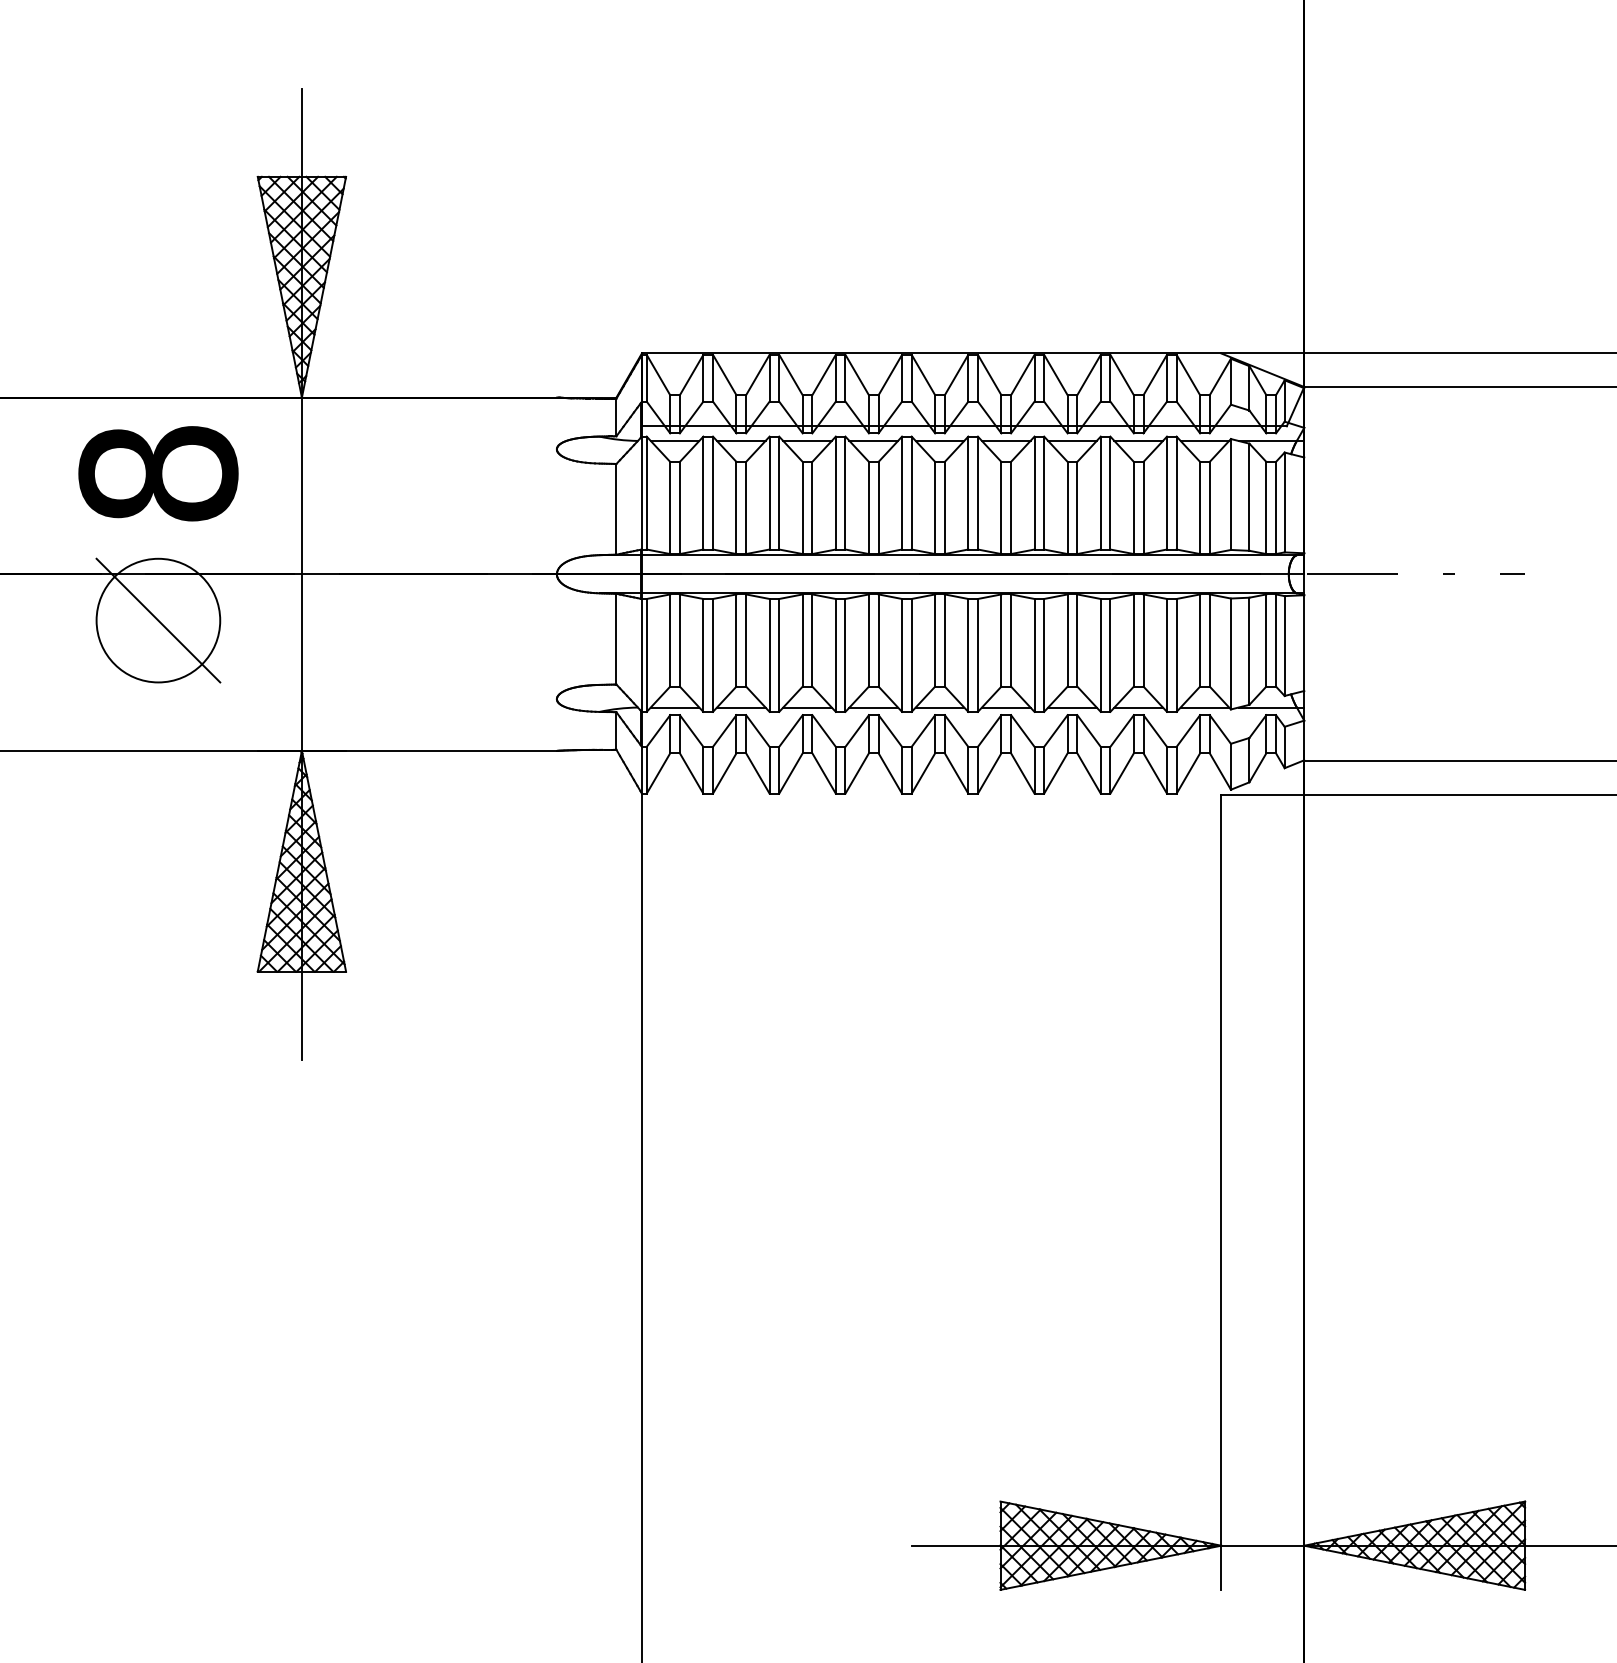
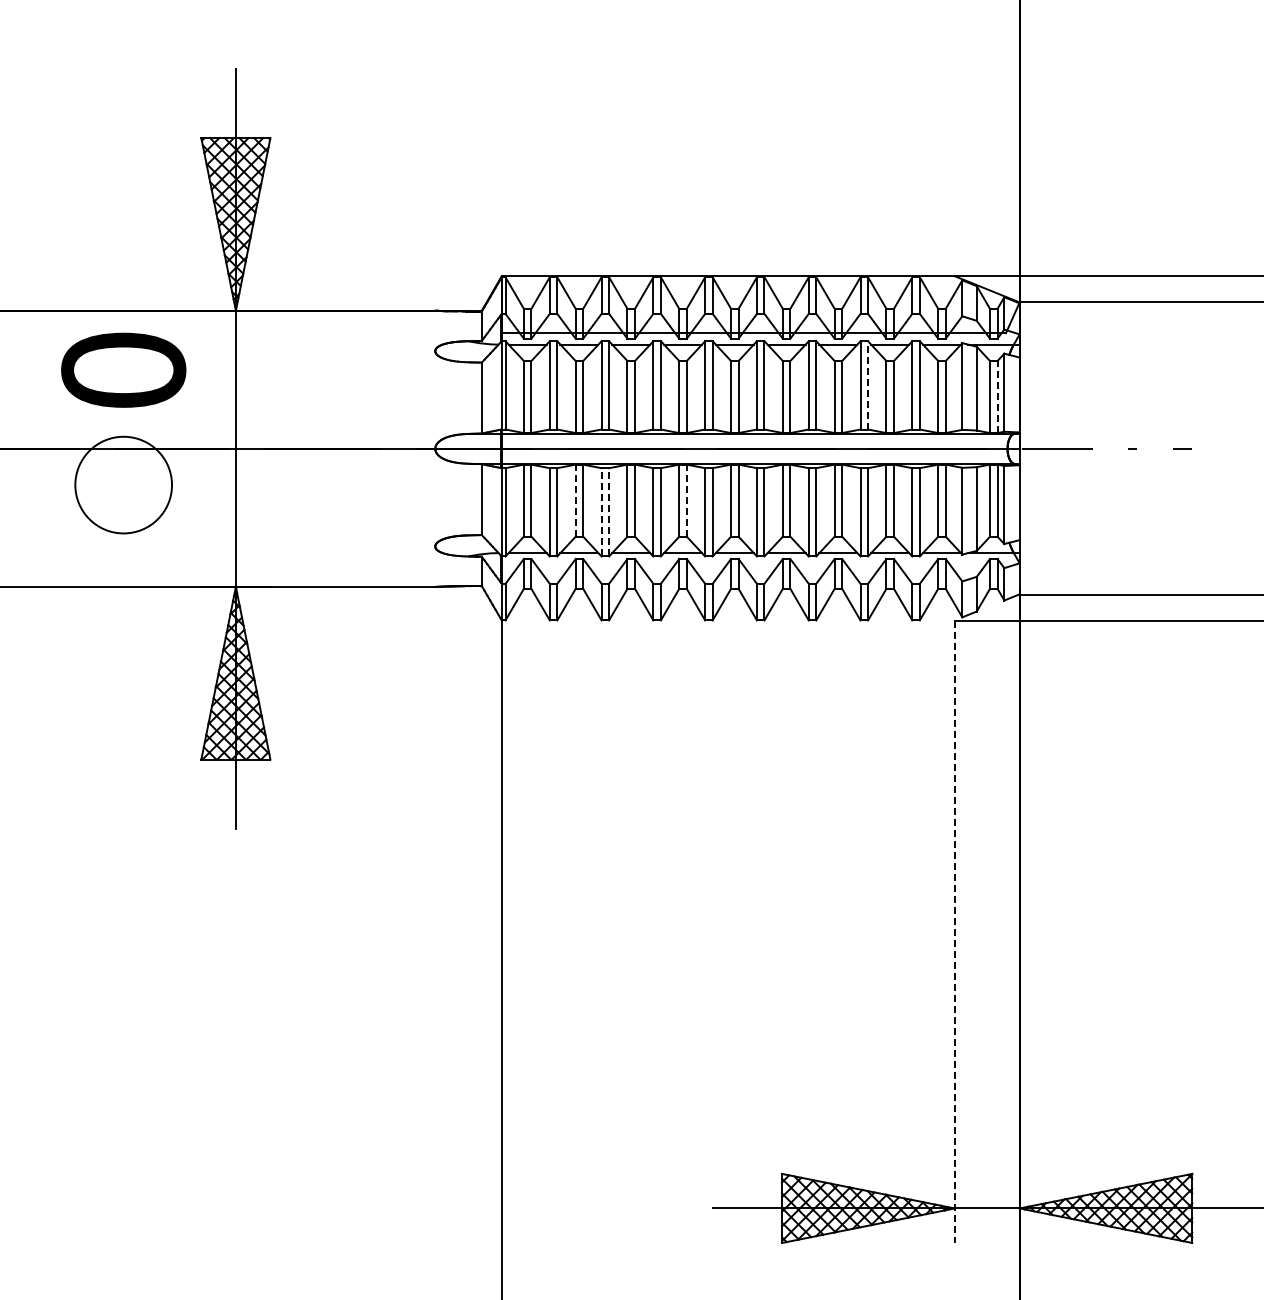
text: (158, 472) -> (123, 369), 8 -> 0
line: (1110, 491) -> (868, 384), solid -> dashed
line: (1275, 507) -> (997, 396), solid -> dashed
line: (158, 619) -> (123, 484), removed
line: (736, 640) -> (575, 500), solid -> dashed
line: (878, 640) -> (686, 500), solid -> dashed
line: (769, 654) -> (601, 511), solid -> dashed
line: (779, 654) -> (609, 511), solid -> dashed
line: (1220, 1192) -> (954, 932), solid -> dashed

